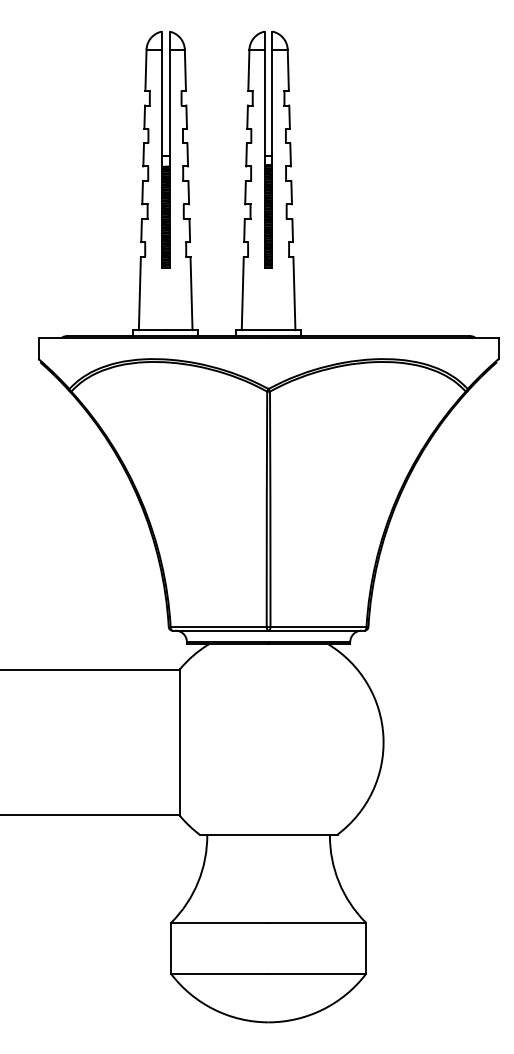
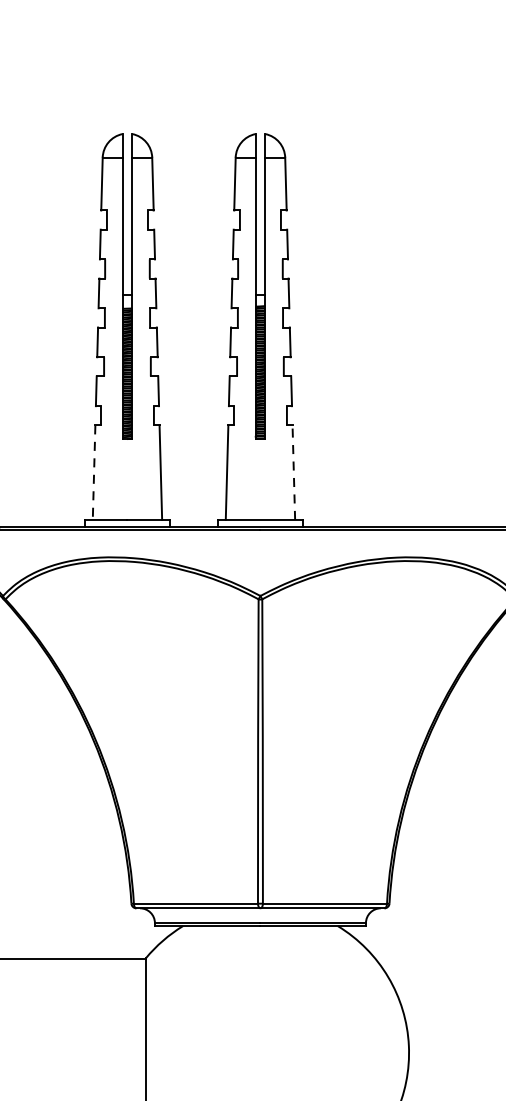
line: (139, 293) -> (93, 472), solid -> dashed
line: (294, 293) -> (293, 472), solid -> dashed

